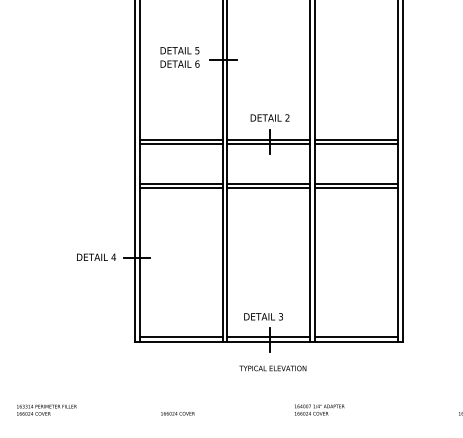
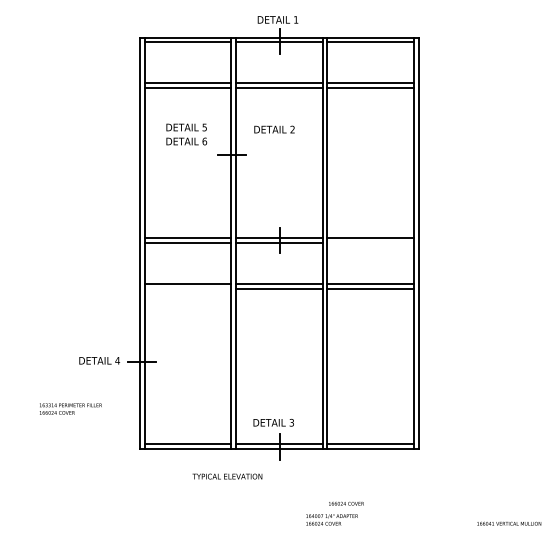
text: (179, 57) -> (186, 134), moved
text: (270, 117) -> (274, 129), moved
line: (356, 144) -> (370, 243), removed
line: (180, 187) -> (187, 288), removed
text: (272, 368) -> (227, 476), moved
text: (46, 409) -> (70, 408), moved
text: (177, 413) -> (346, 503), moved

